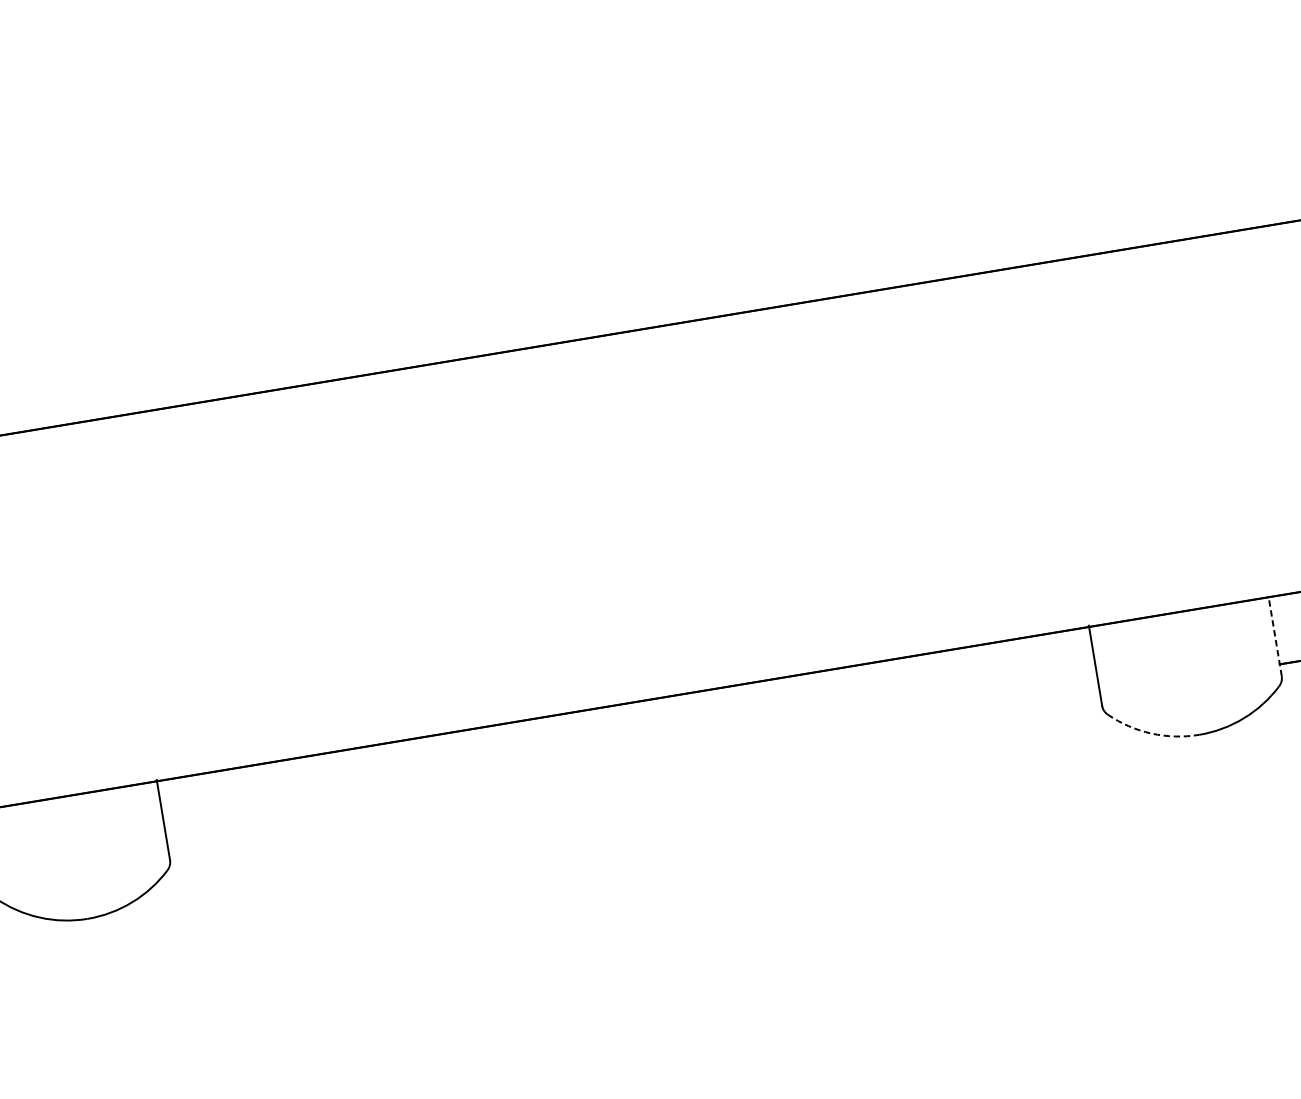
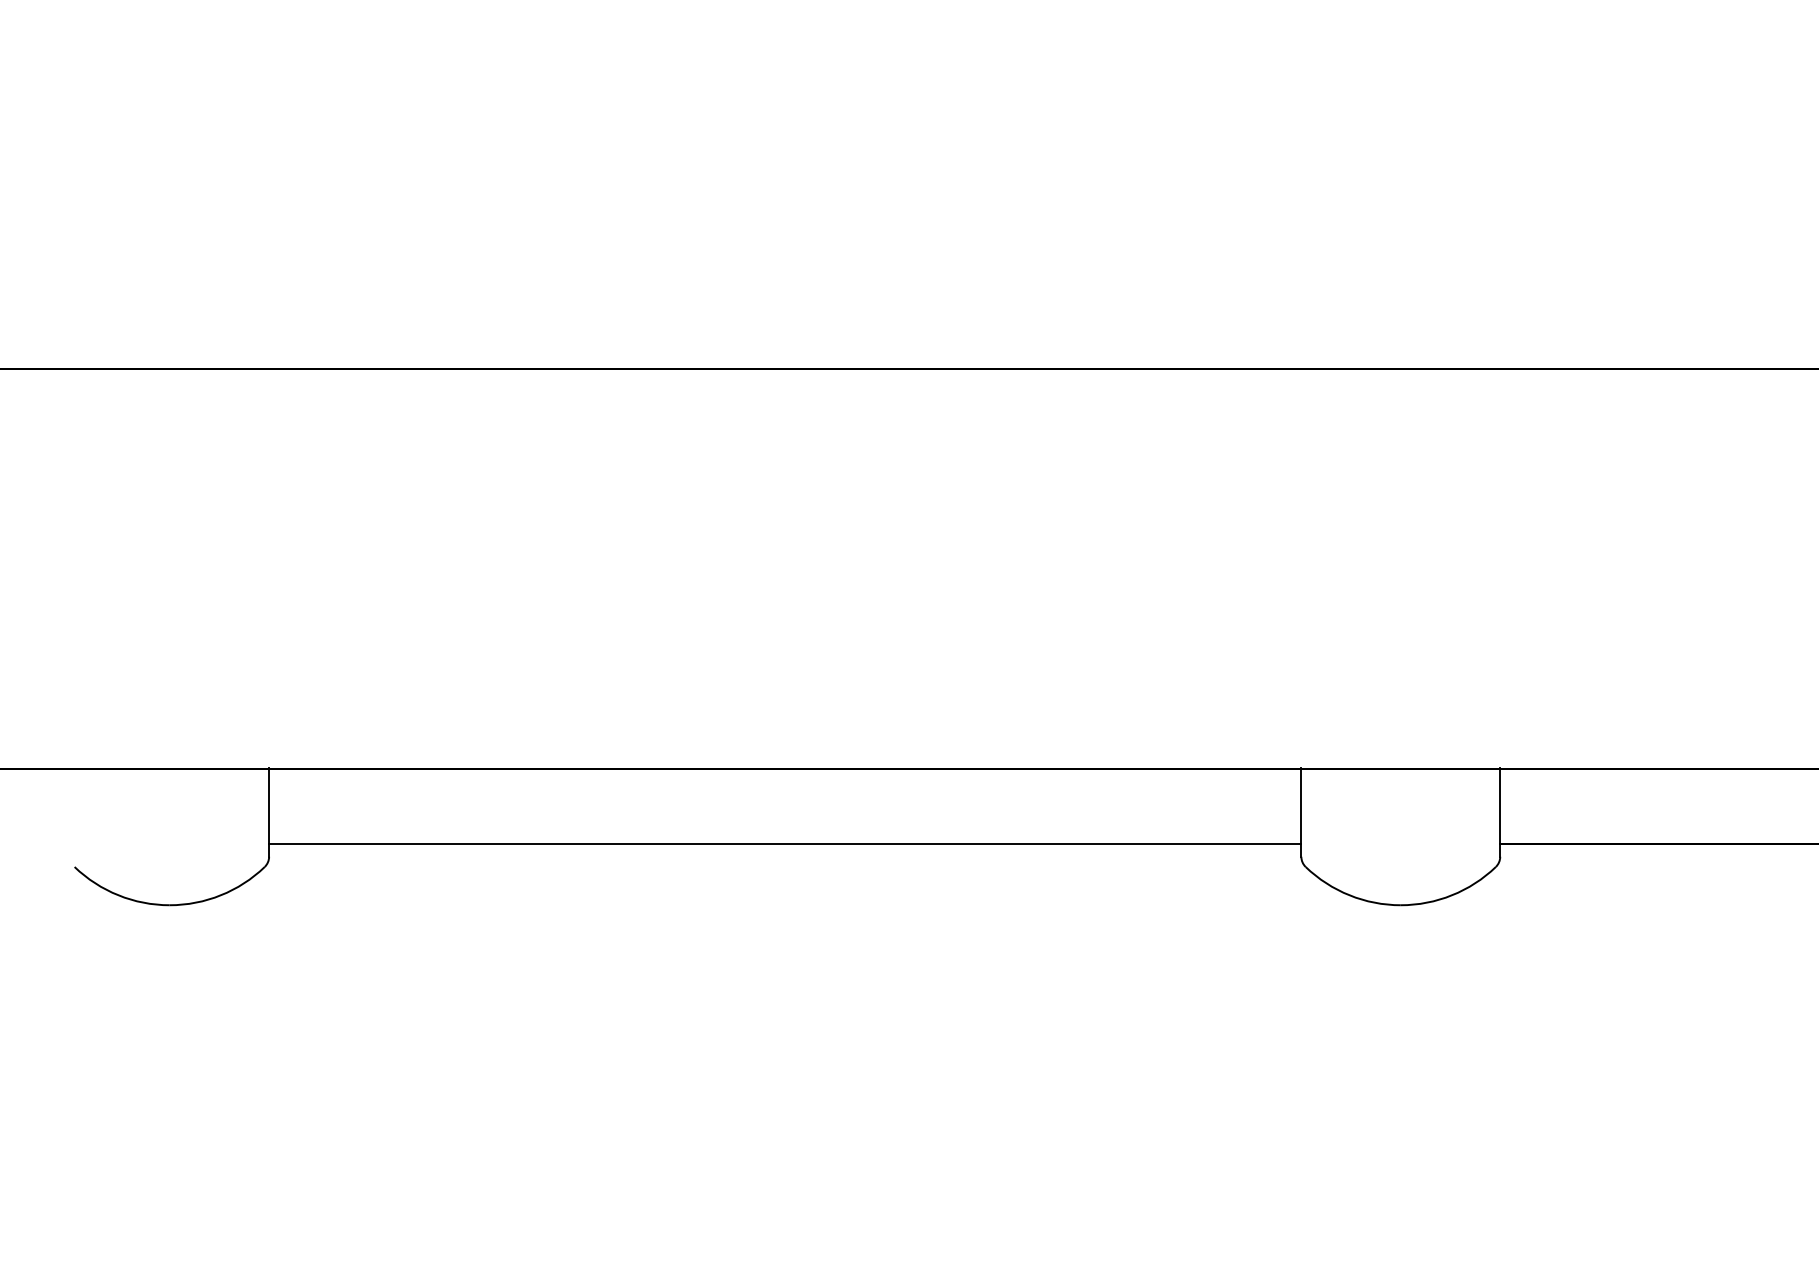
line: (1275, 635) -> (1500, 811), dashed -> solid
arc: (1151, 733) -> (1349, 895), dashed -> solid
line: (634, 771) -> (785, 843), added

